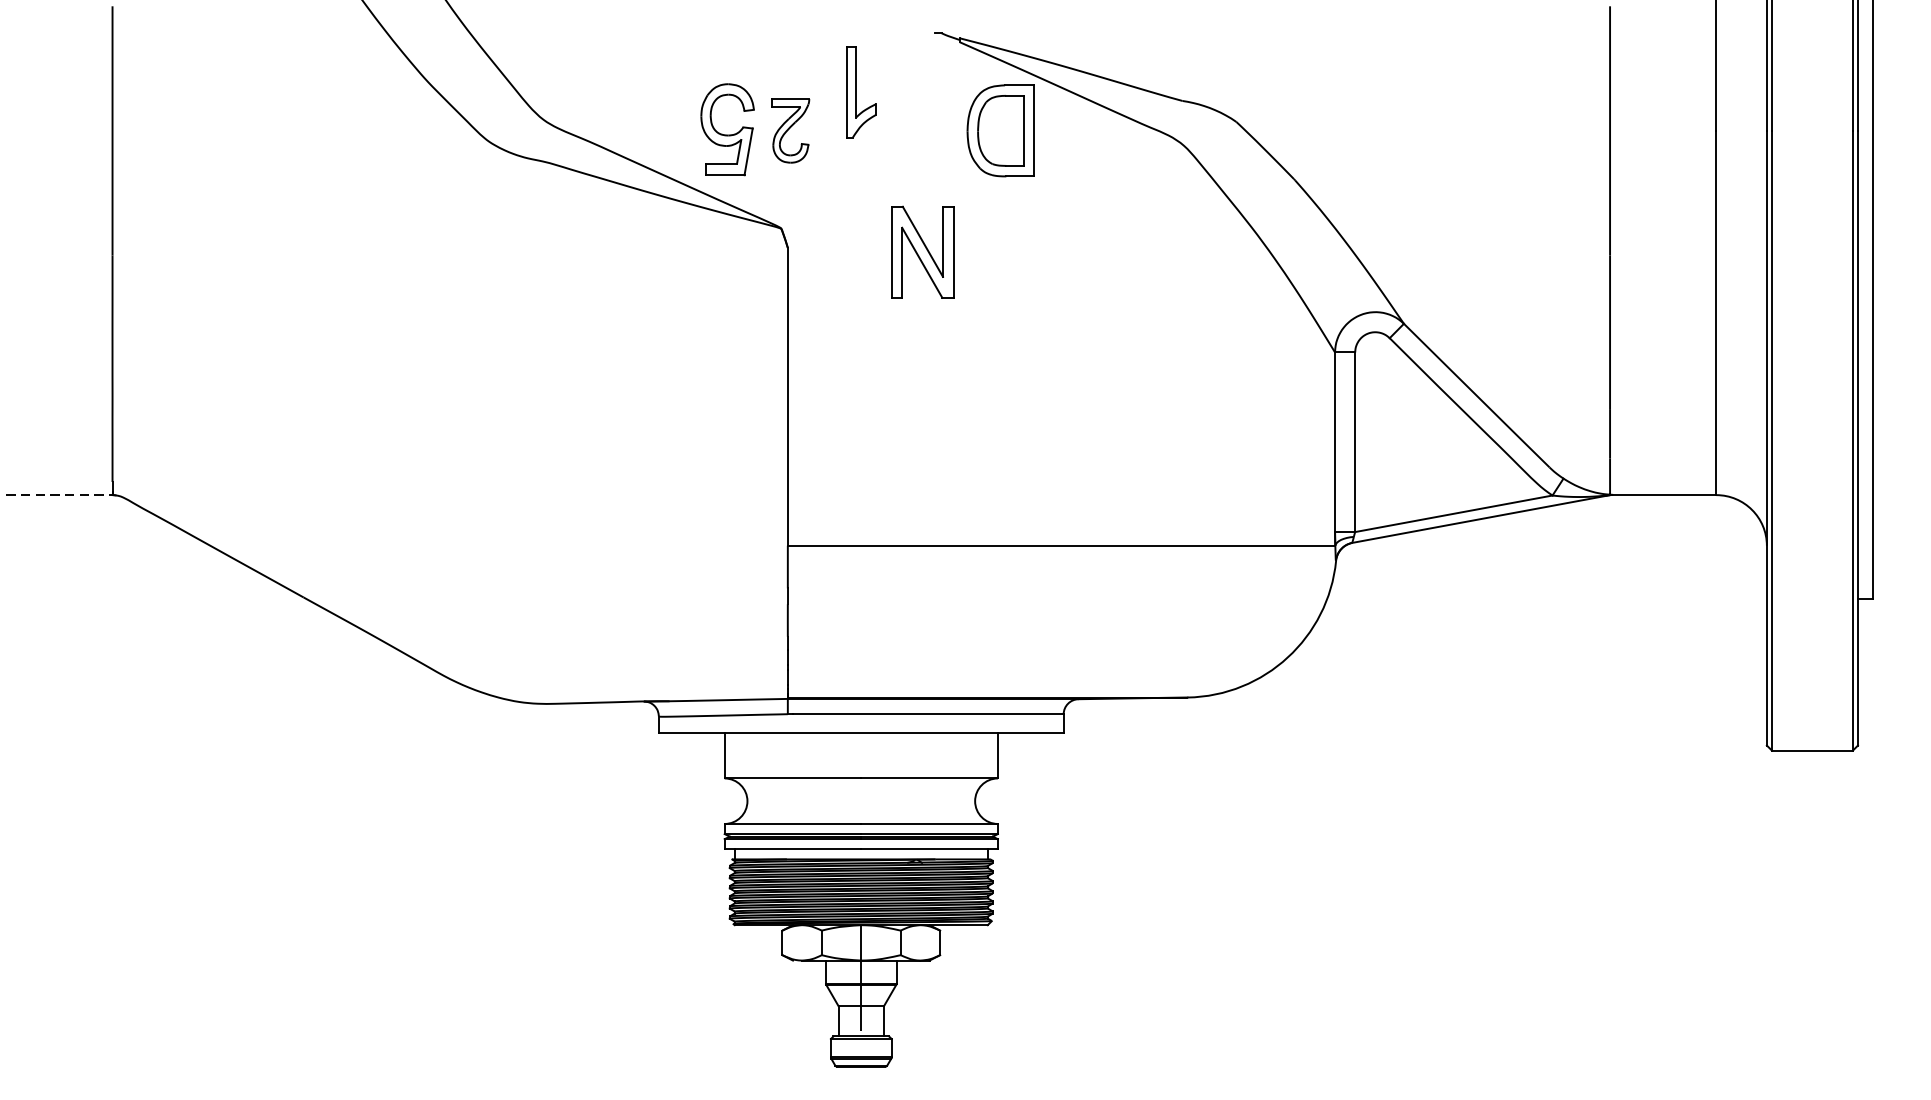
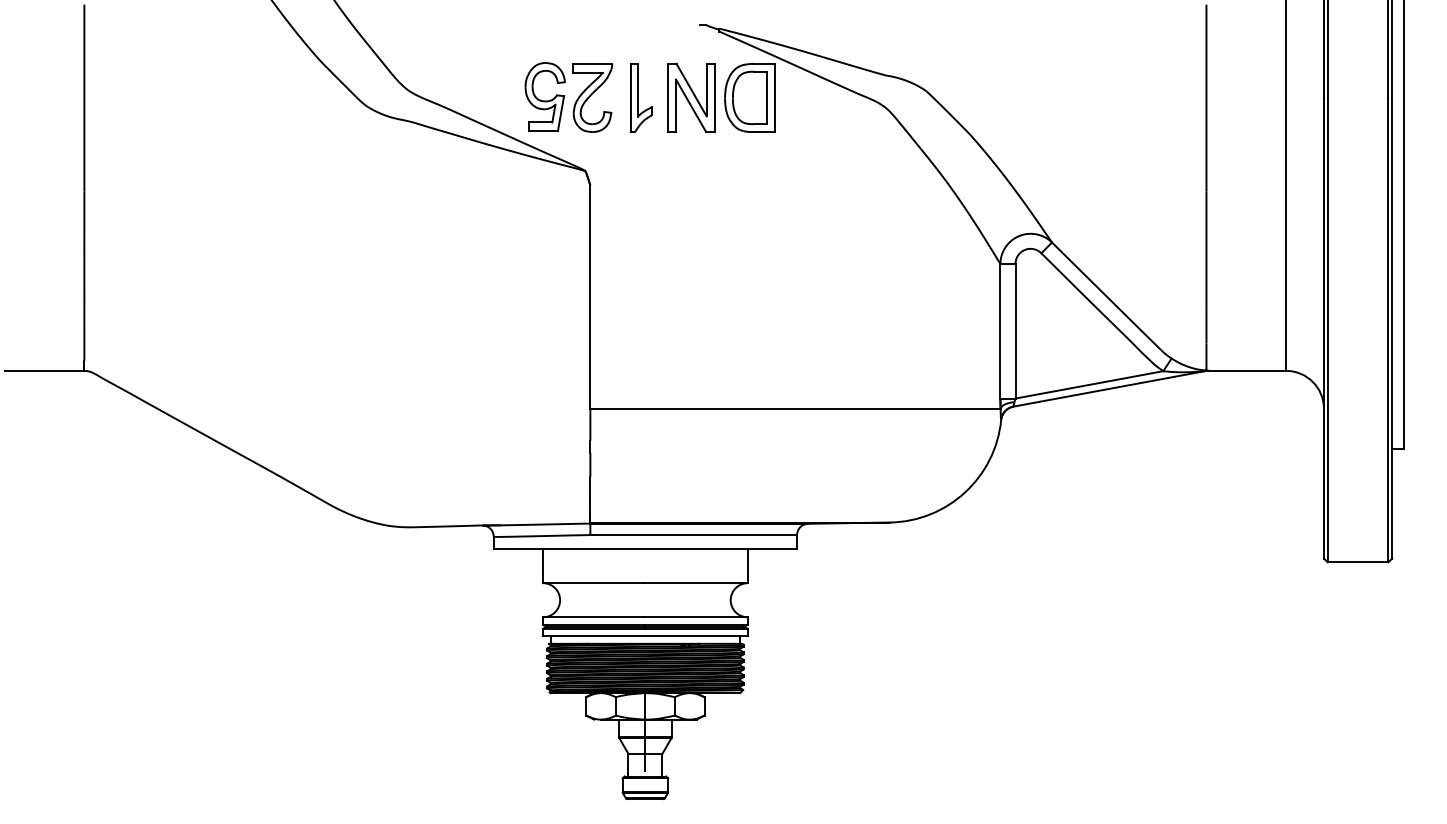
part: (861, 91) -> (641, 97), moved
part: (790, 130) -> (592, 97), size x1.43
part: (922, 251) -> (691, 97), moved
line: (59, 494) -> (44, 370), dashed -> solid

